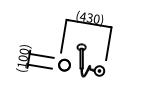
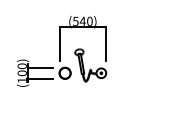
text: (85, 16) -> (78, 20), (430) -> (540)

